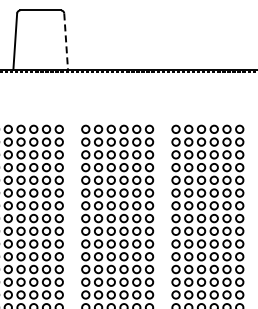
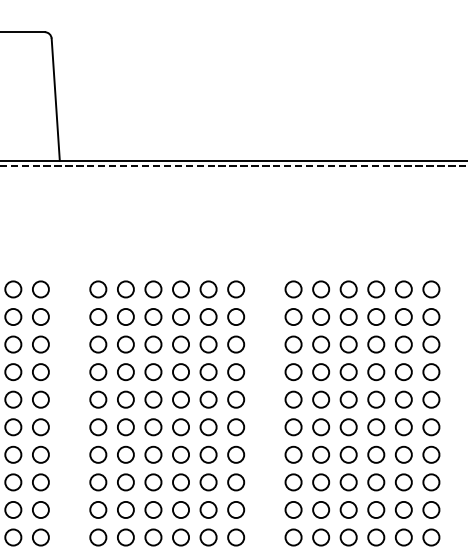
line: (66, 42) -> (56, 101), dashed -> solid

